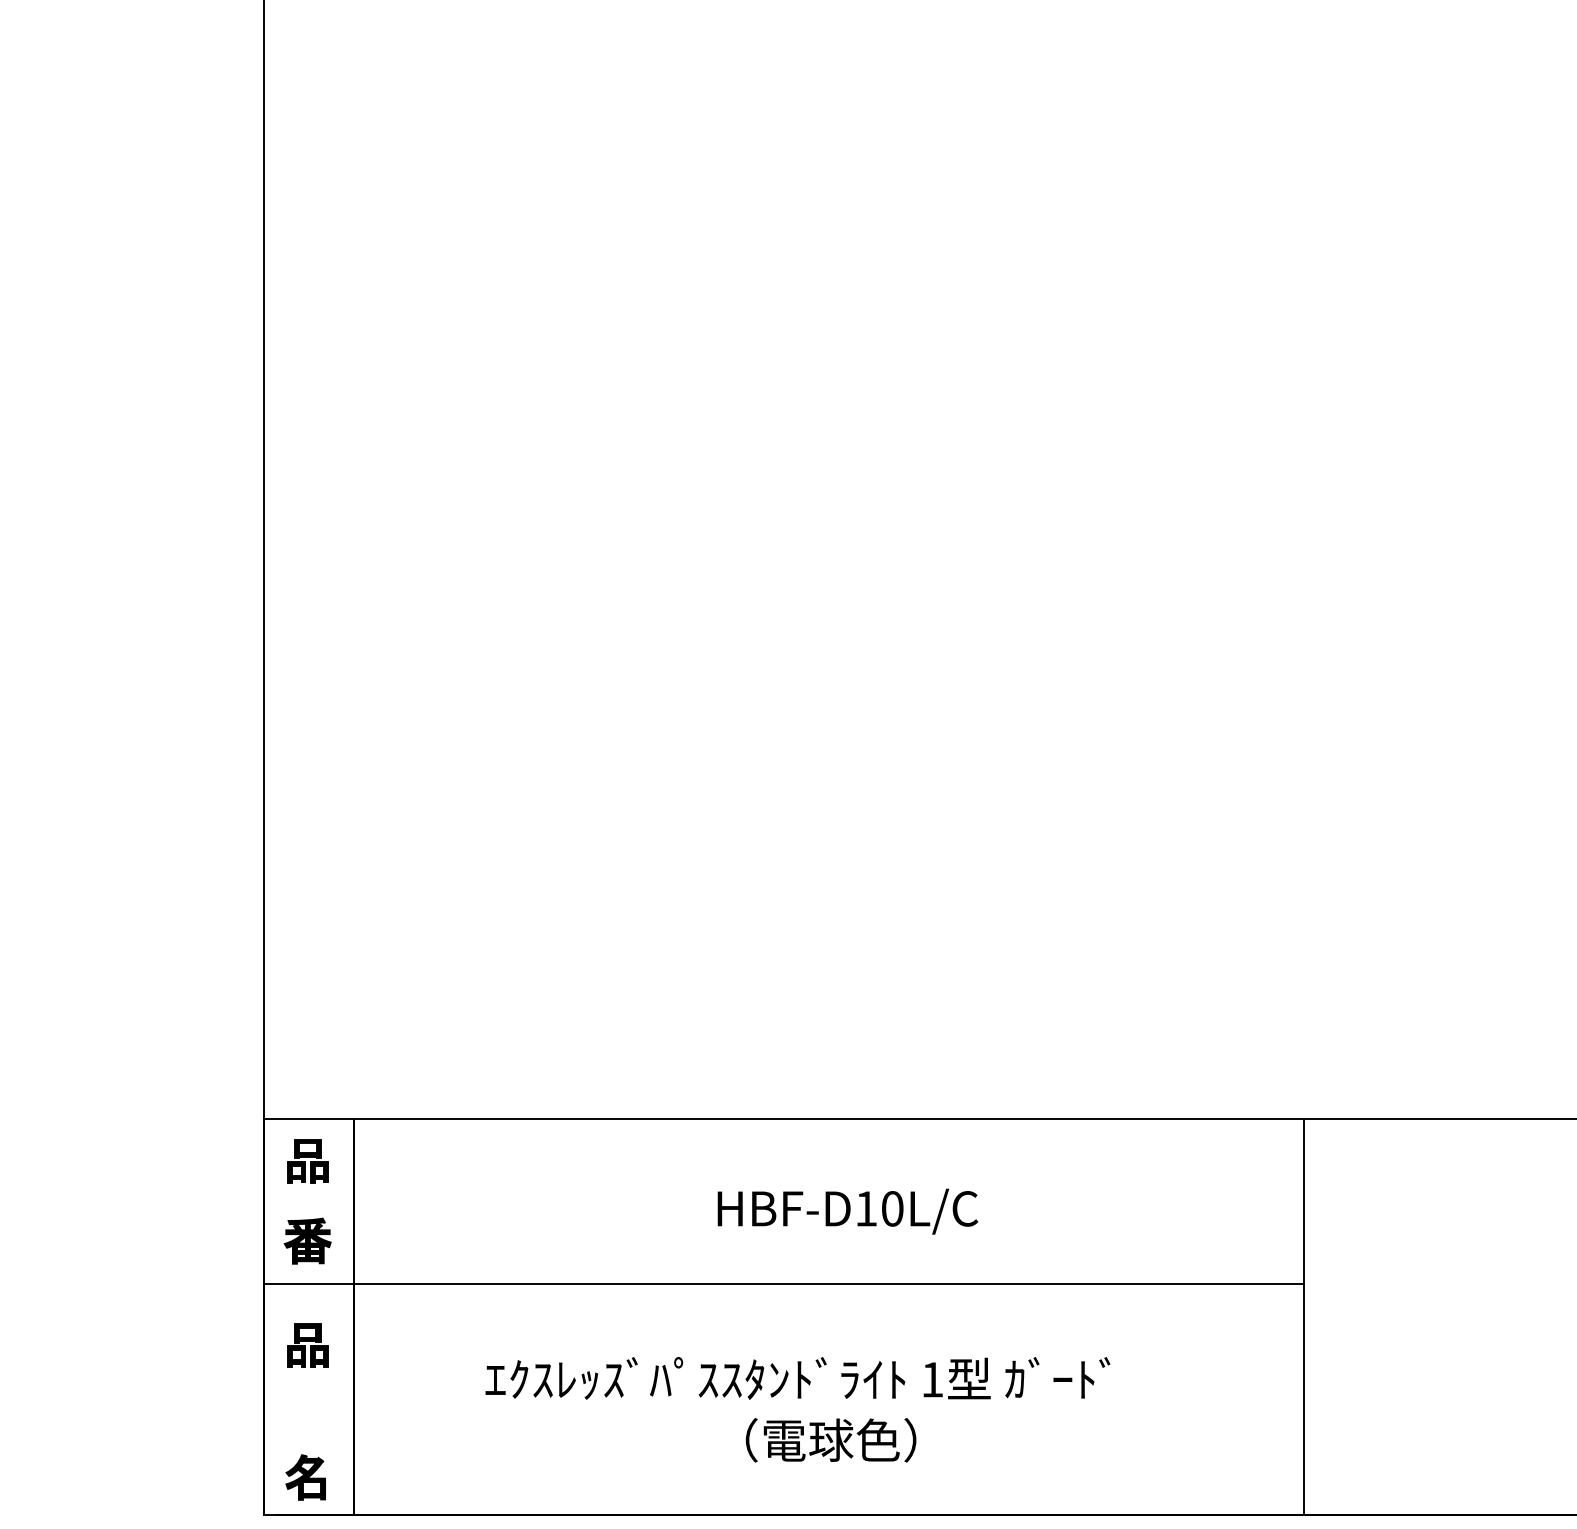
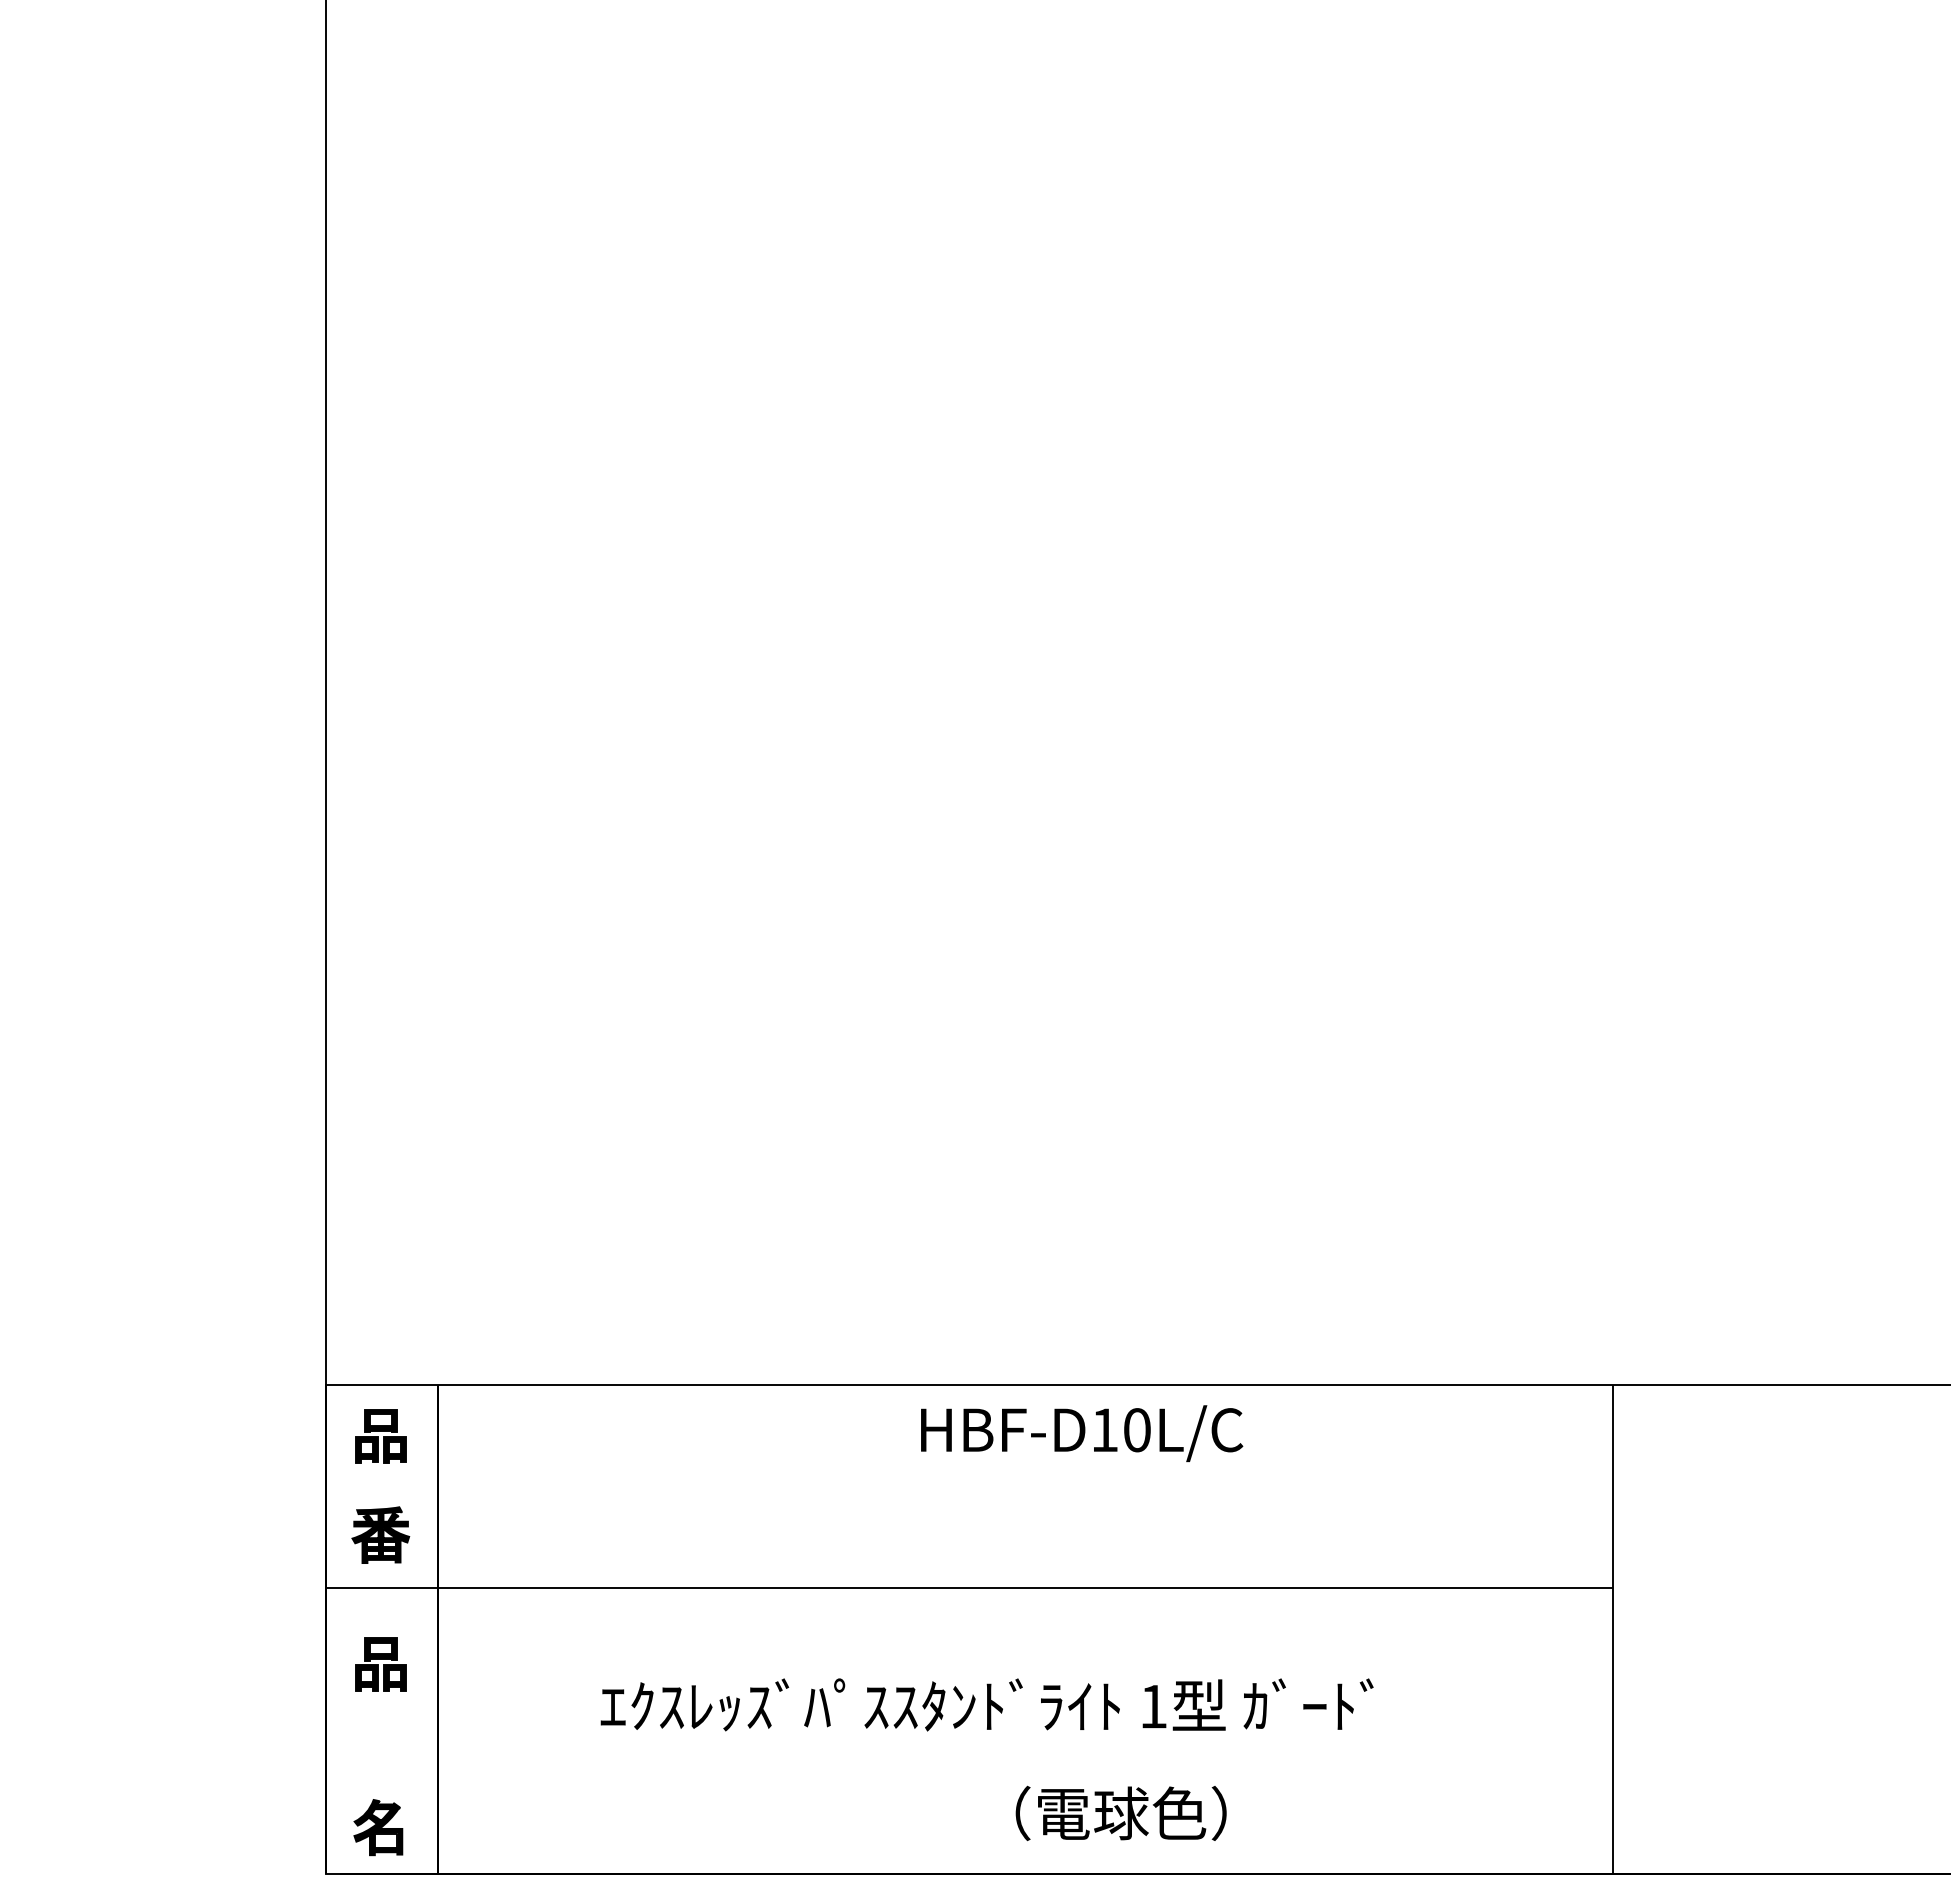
text: (848, 1211) -> (1082, 1433), moved
text: (830, 1440) -> (1120, 1813), moved

